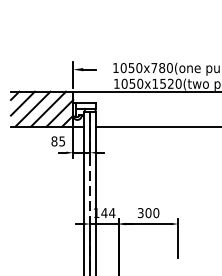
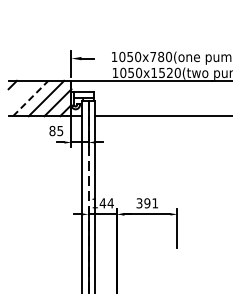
line: (22, 103) -> (20, 92), removed
line: (33, 109) -> (31, 98), solid -> dashed
text: (152, 213) -> (151, 203), 300 -> 391

